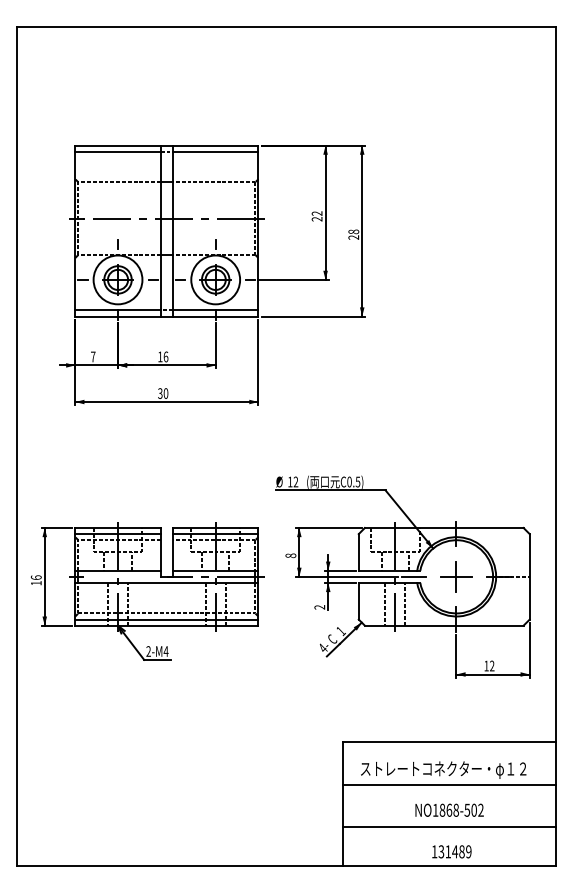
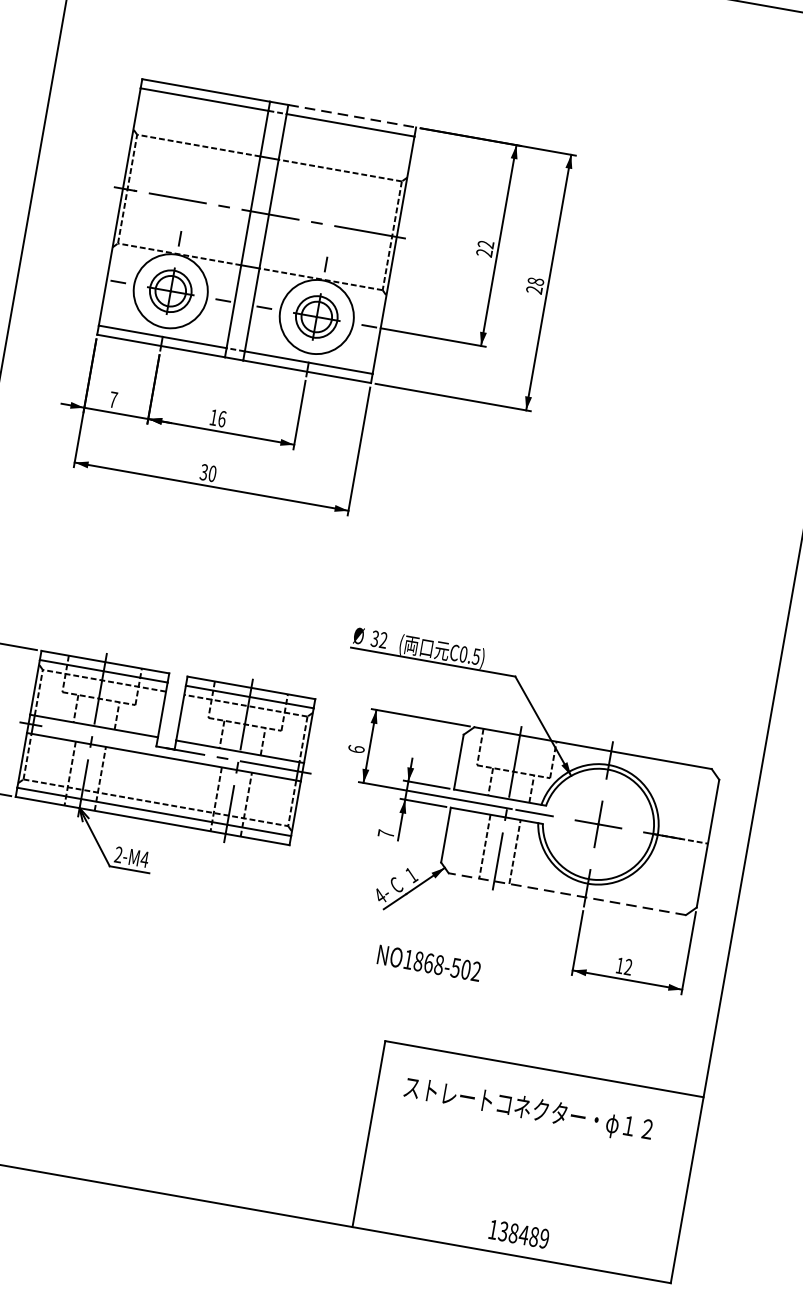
line: (215, 145) -> (351, 115), solid -> dashed
text: (290, 481) -> (375, 638), 12 -> 32
text: (290, 555) -> (355, 748), 8 -> 6
text: (319, 607) -> (385, 834), 2 -> 7
line: (443, 625) -> (566, 893), solid -> dashed
line: (448, 784) -> (531, 1132), removed
text: (449, 809) -> (429, 962), moved
line: (448, 827) -> (520, 1197), removed
text: (448, 851) -> (514, 1232), 131489 -> 138489

